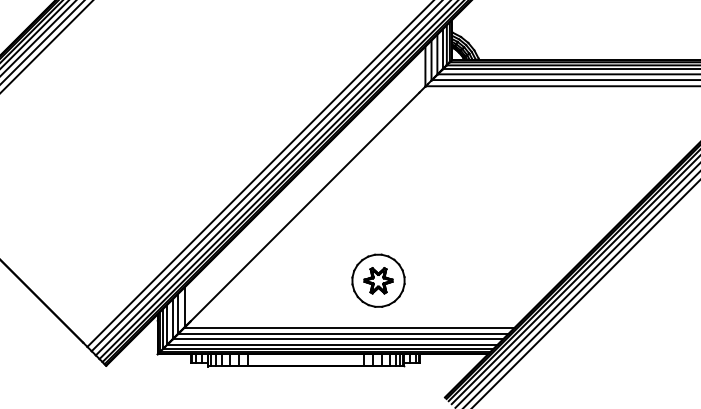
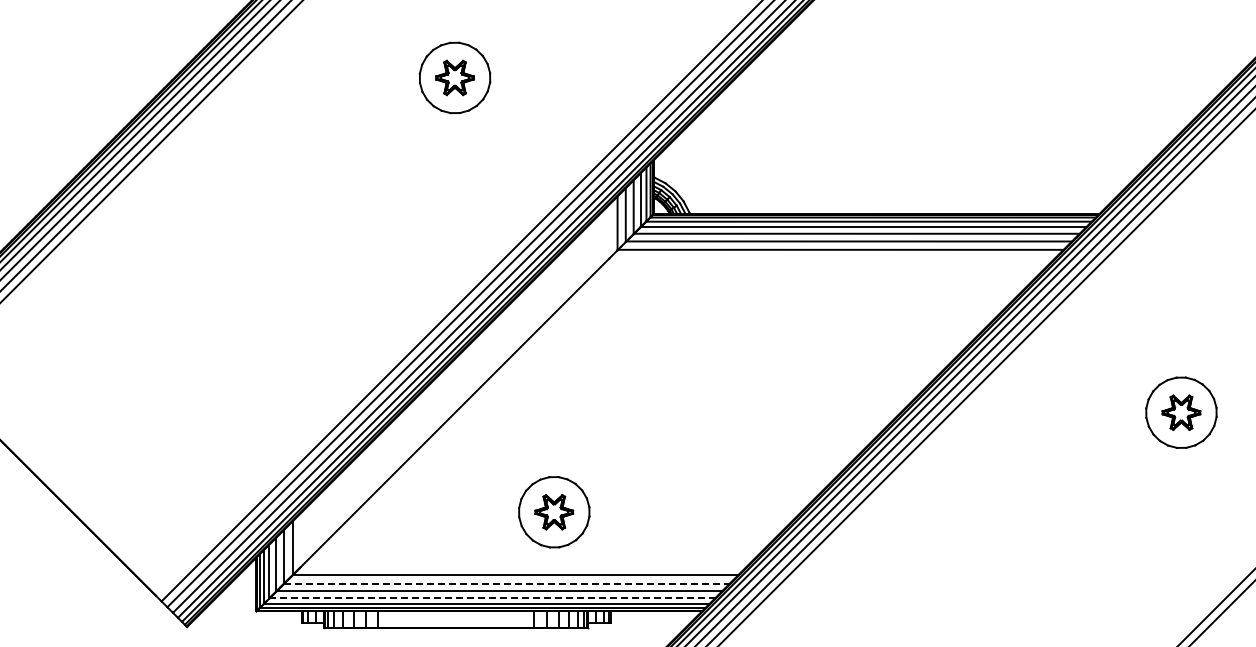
line: (343, 333) -> (507, 583), solid -> dashed
line: (332, 344) -> (492, 598), solid -> dashed

